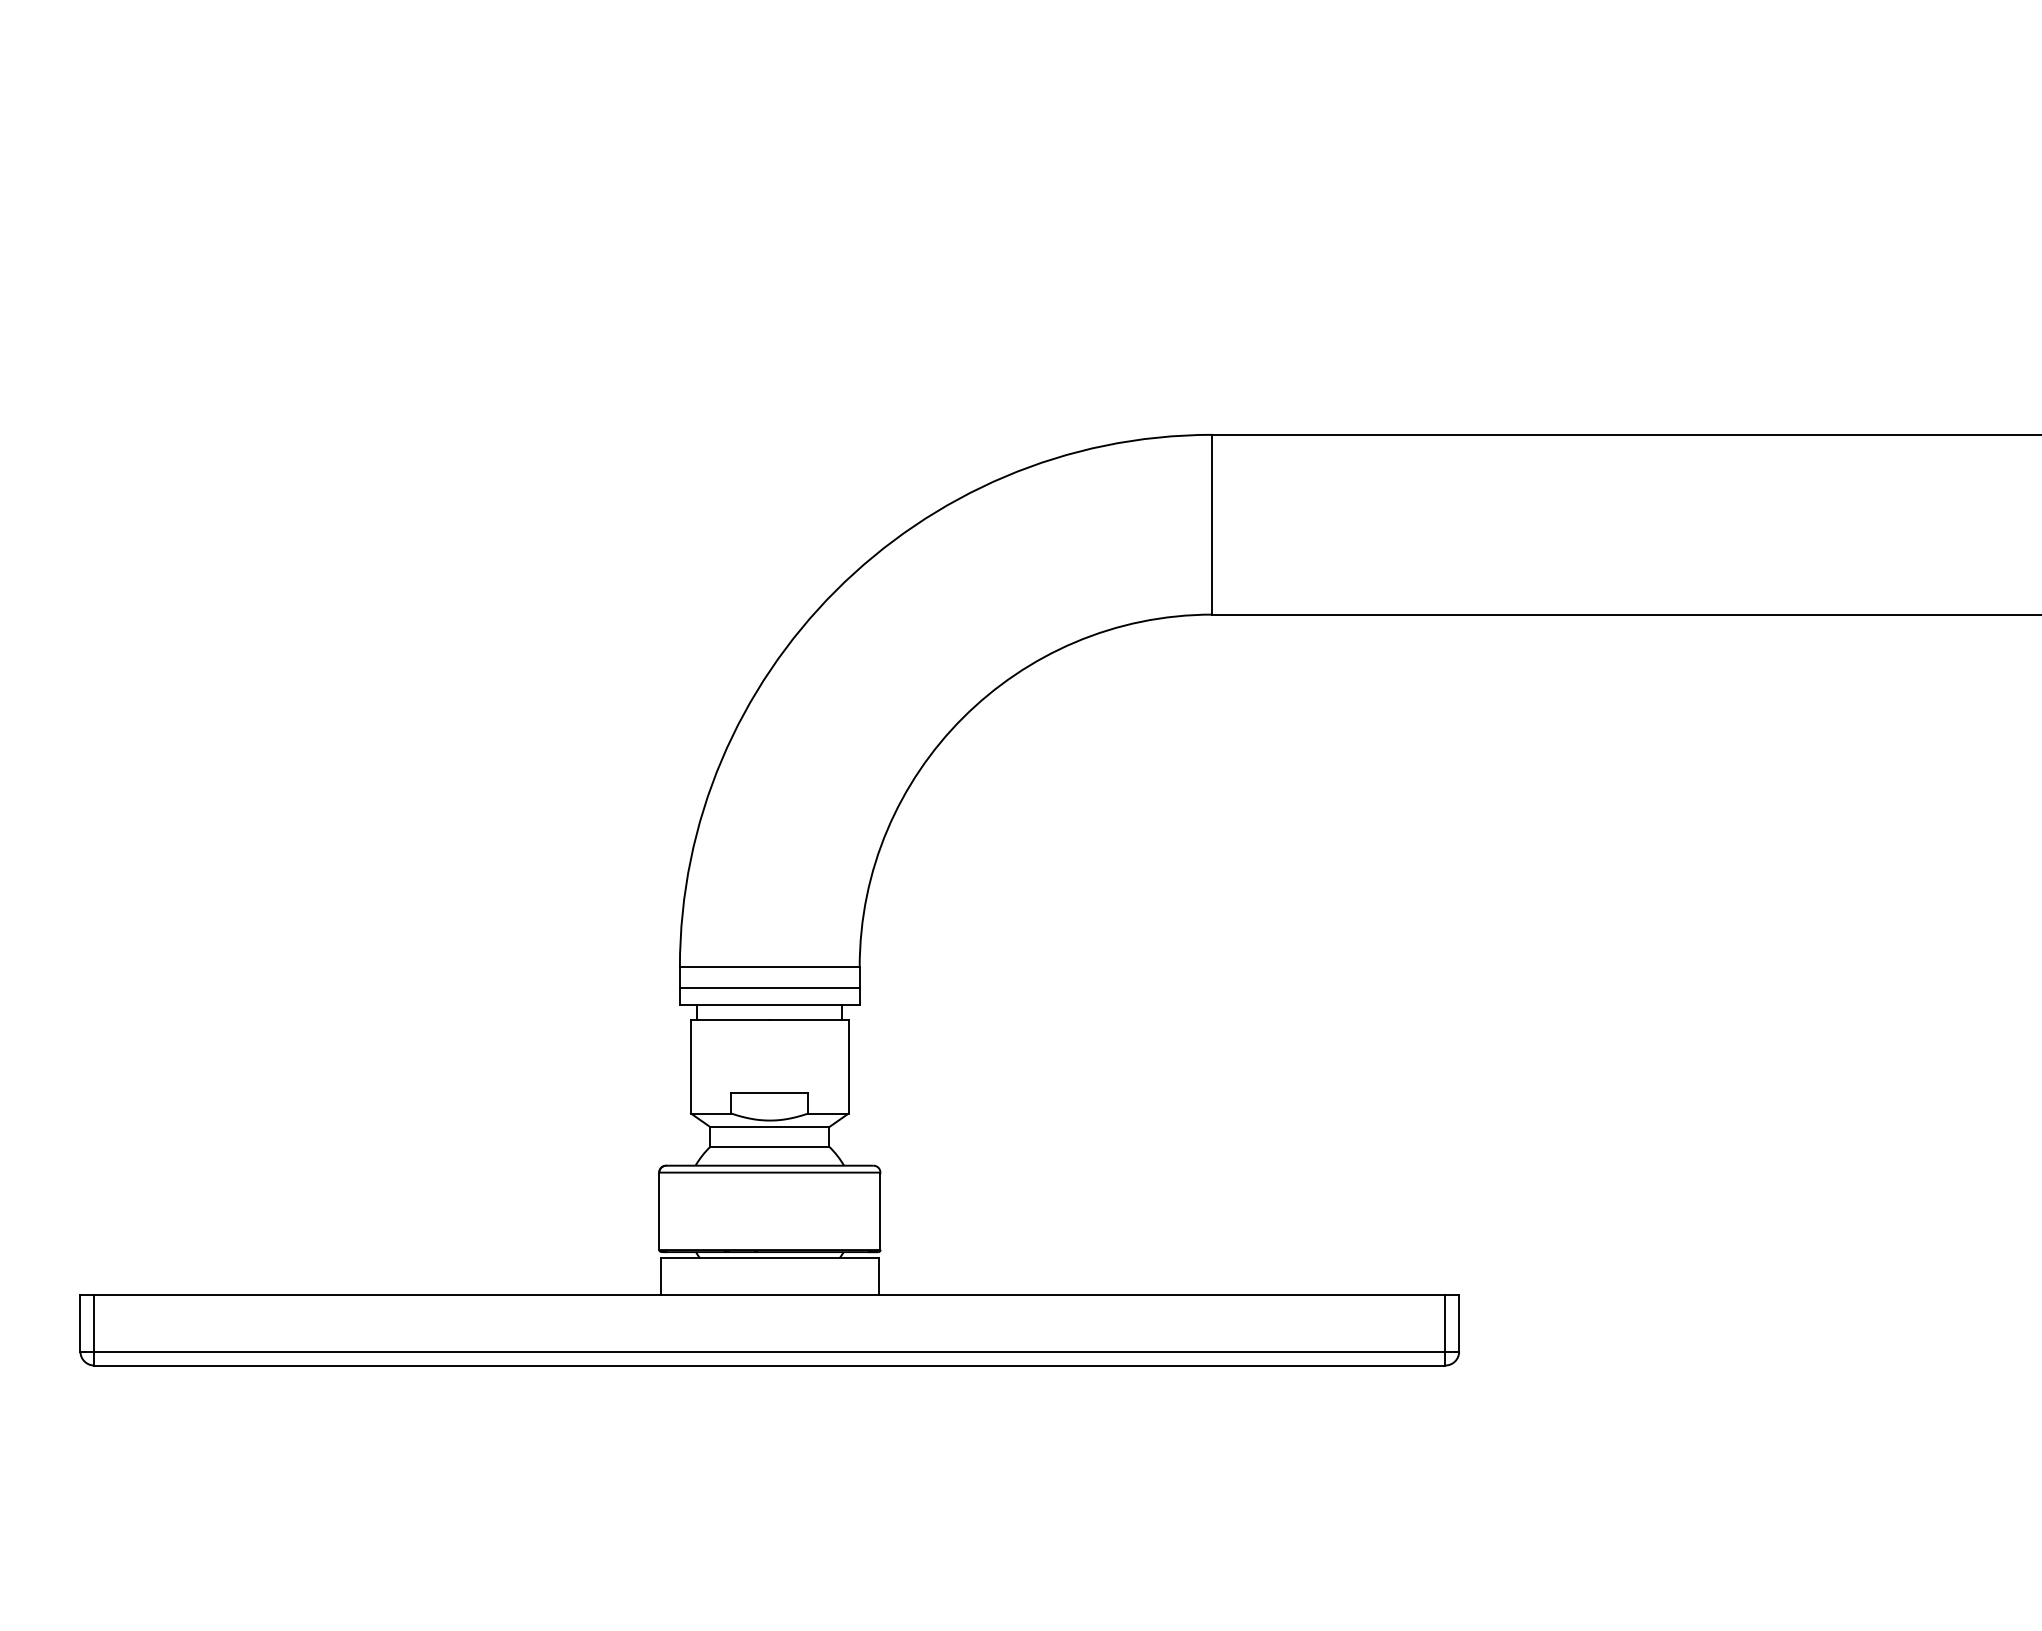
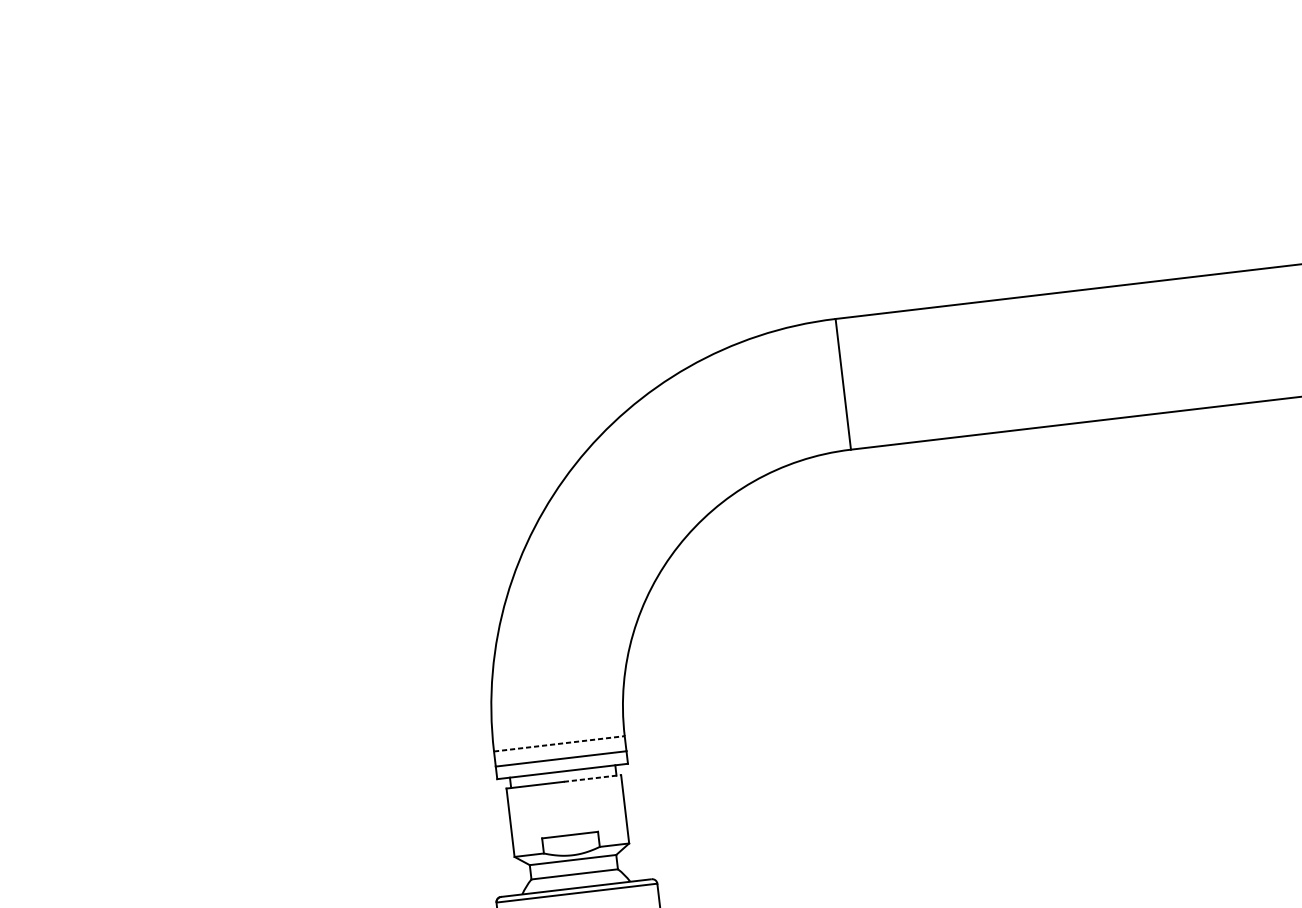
line: (769, 967) -> (559, 744), solid -> dashed
line: (809, 1019) -> (592, 778), solid -> dashed

